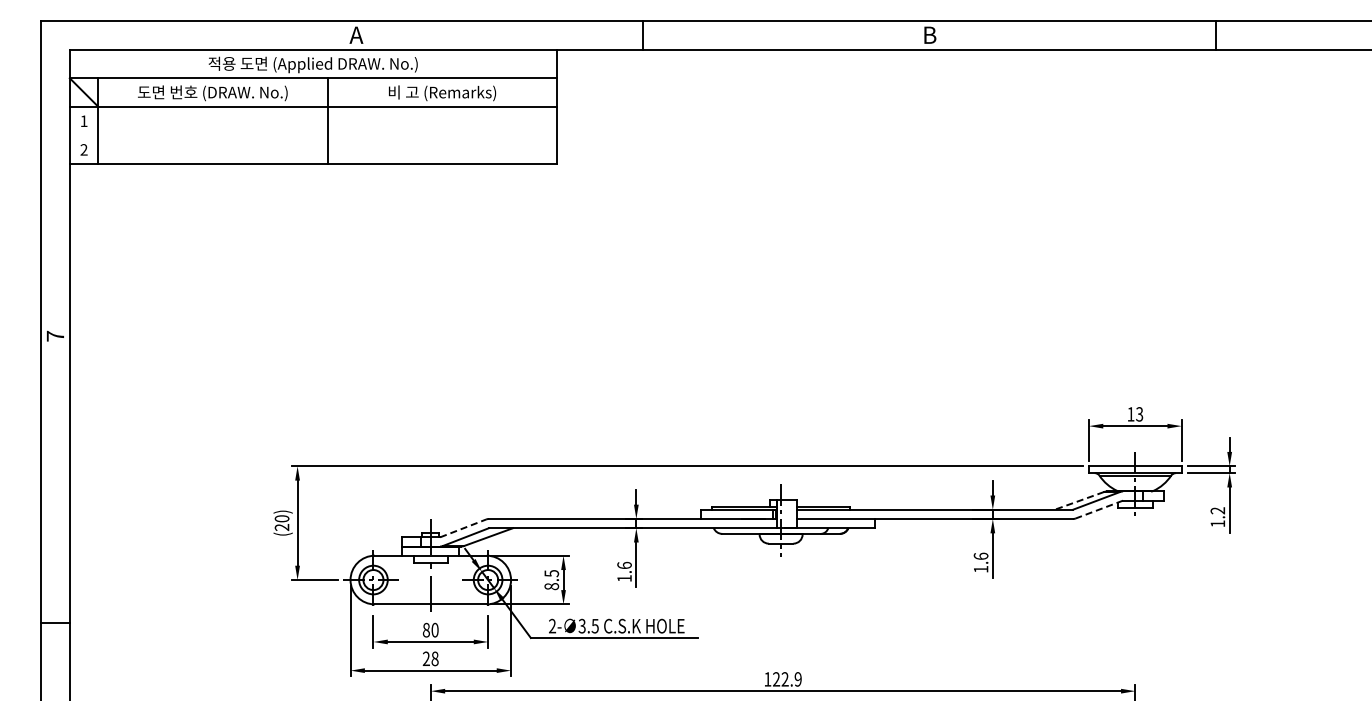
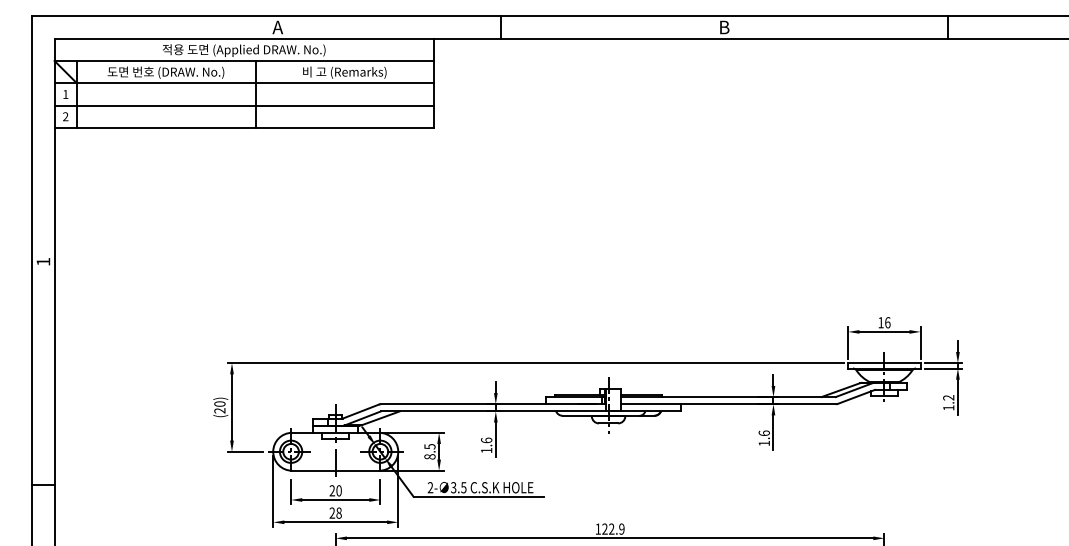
line: (313, 135) -> (244, 105), added
text: (54, 335) -> (42, 261), 7 -> 1
text: (1139, 414) -> (887, 322), 13 -> 16
line: (1078, 501) -> (840, 390), dashed -> solid
line: (1099, 509) -> (856, 396), dashed -> solid
line: (463, 528) -> (361, 411), dashed -> solid
text: (425, 629) -> (331, 490), 80 -> 20

